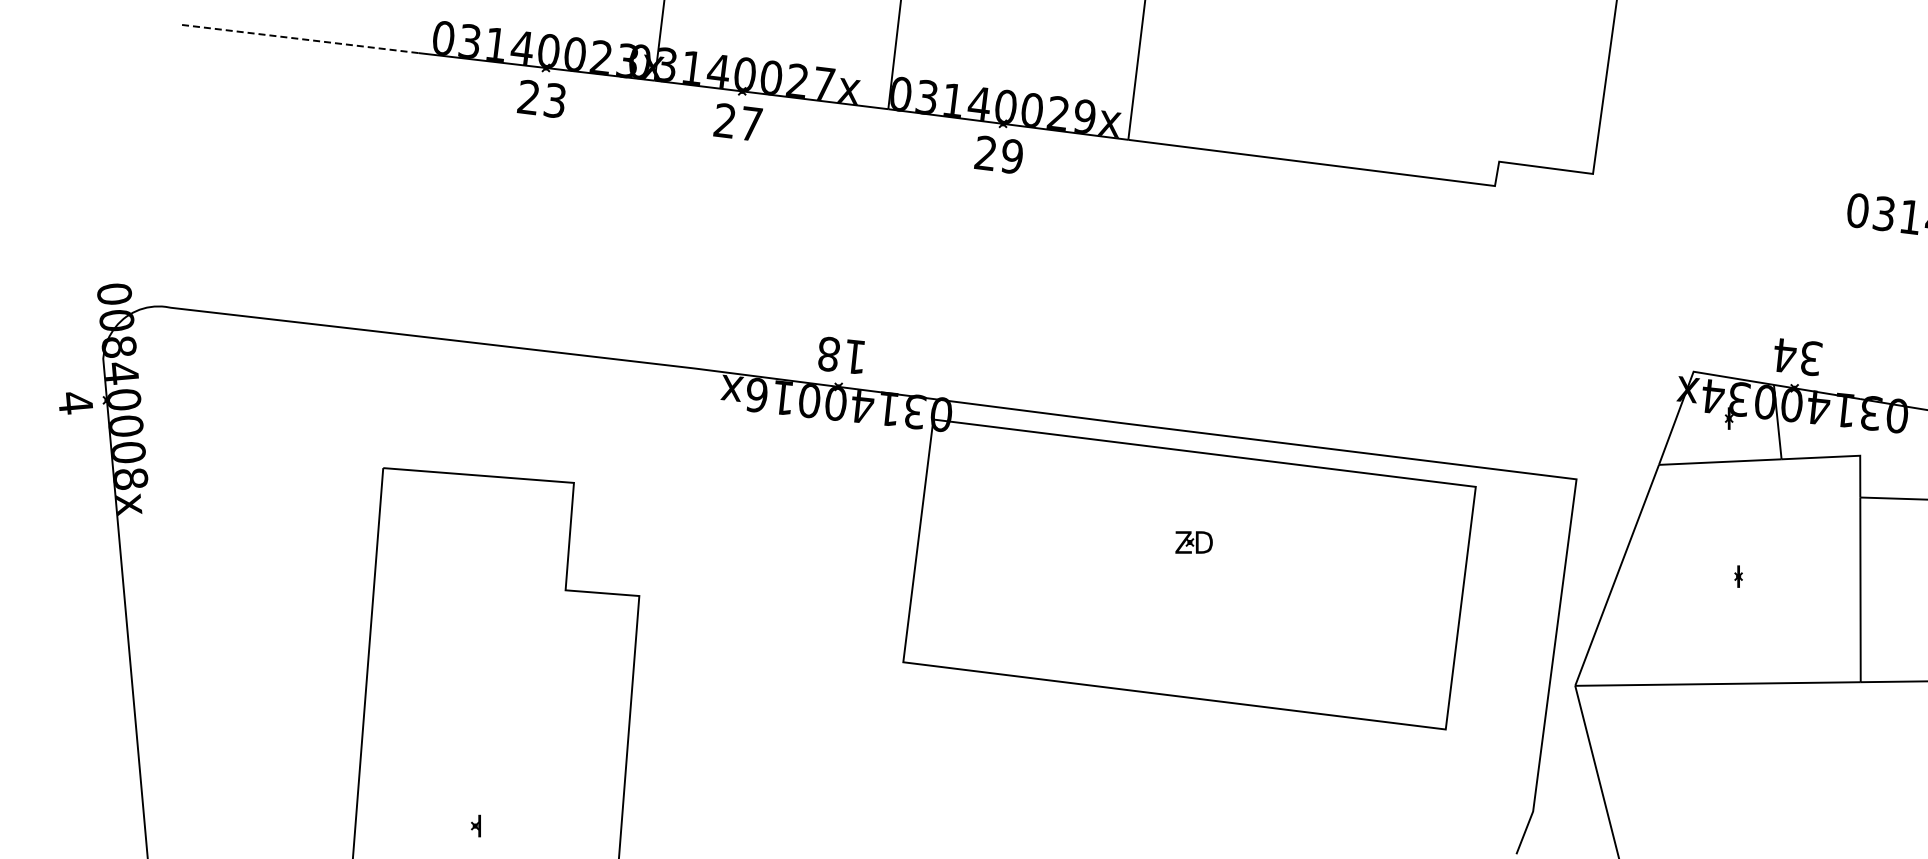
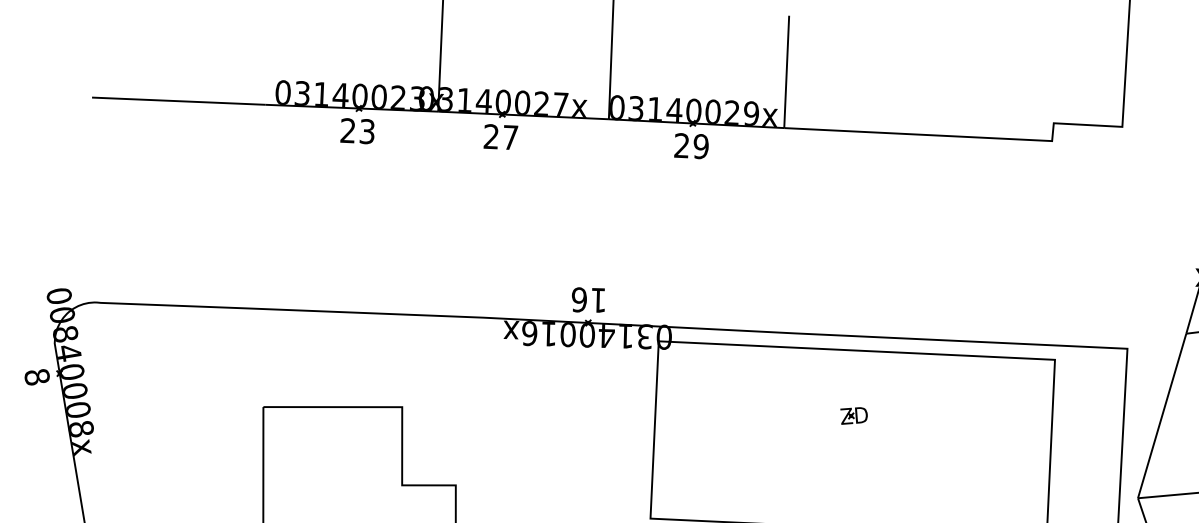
line: (299, 38) -> (178, 100), dashed -> solid
text: (828, 354) -> (579, 300), 18 -> 16
text: (75, 403) -> (37, 377), 4 -> 8

